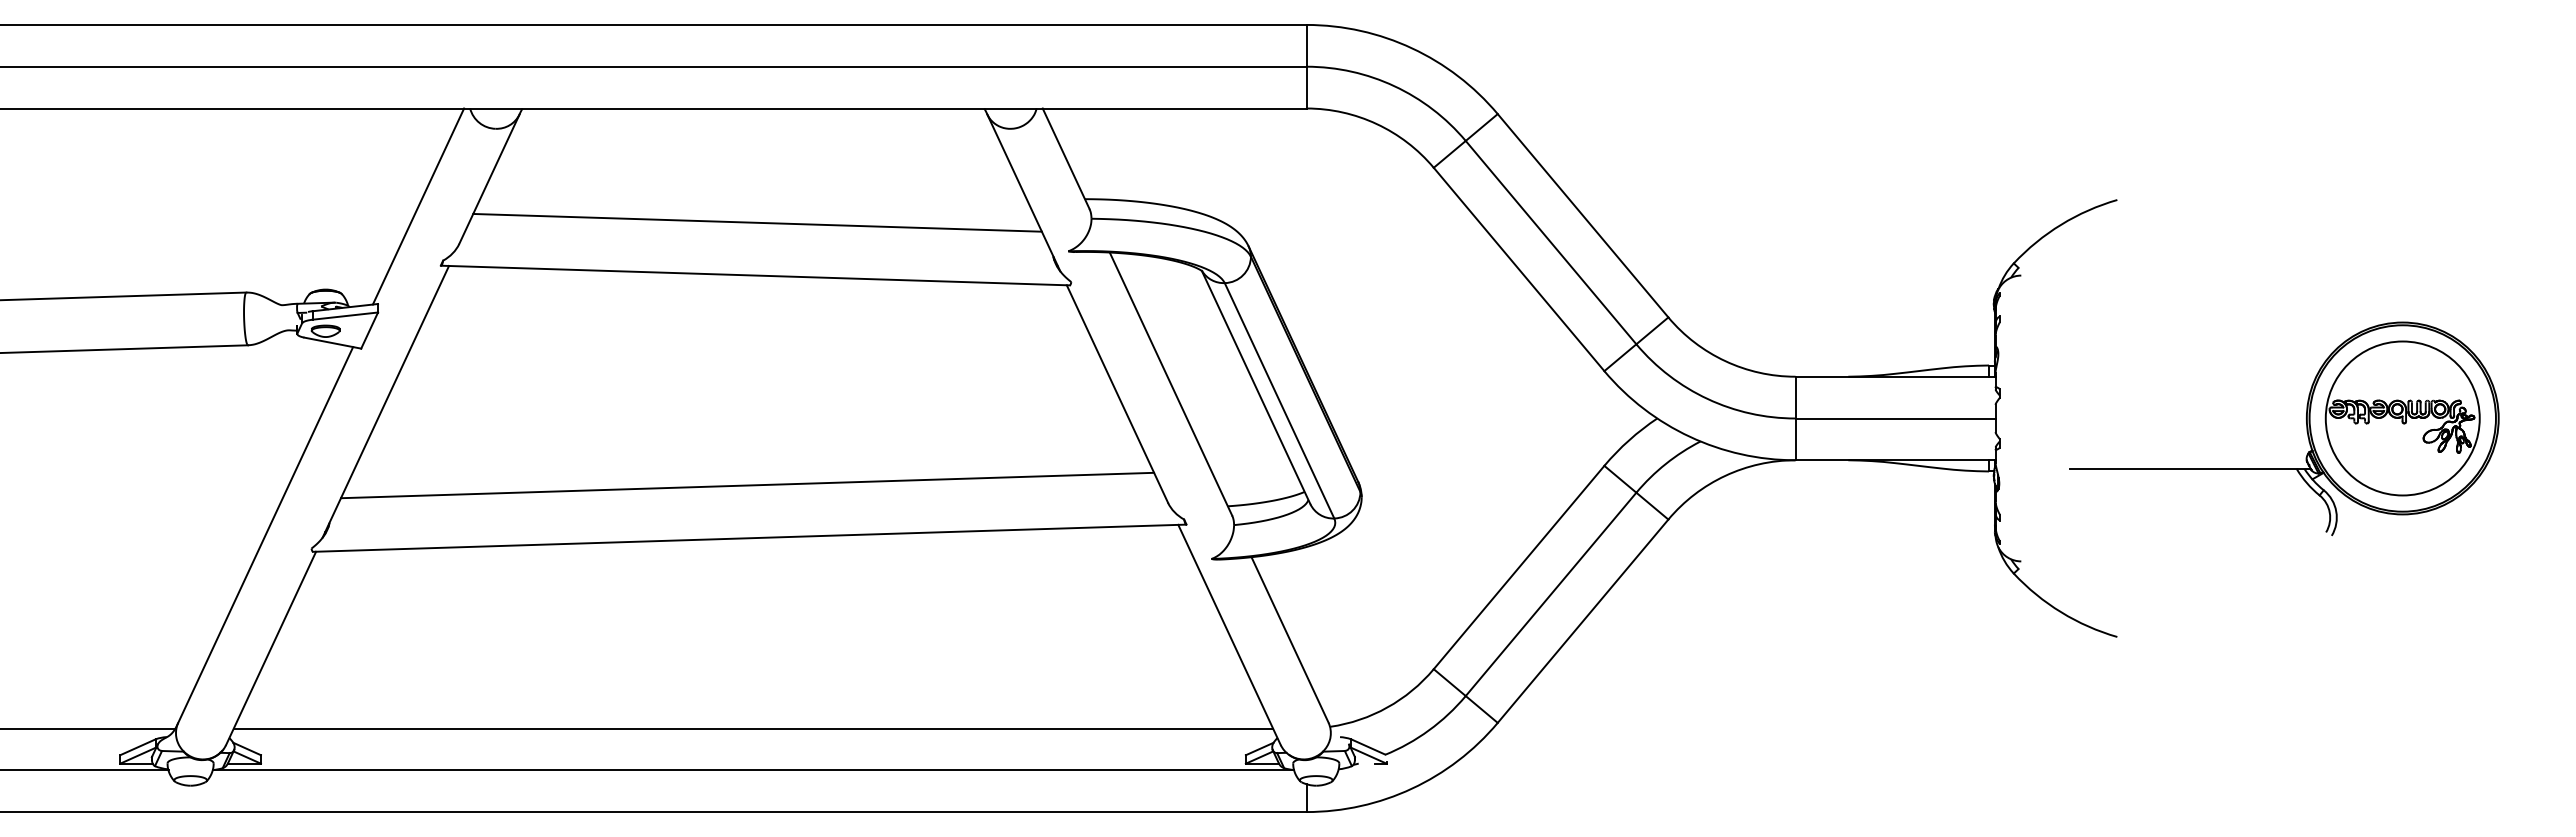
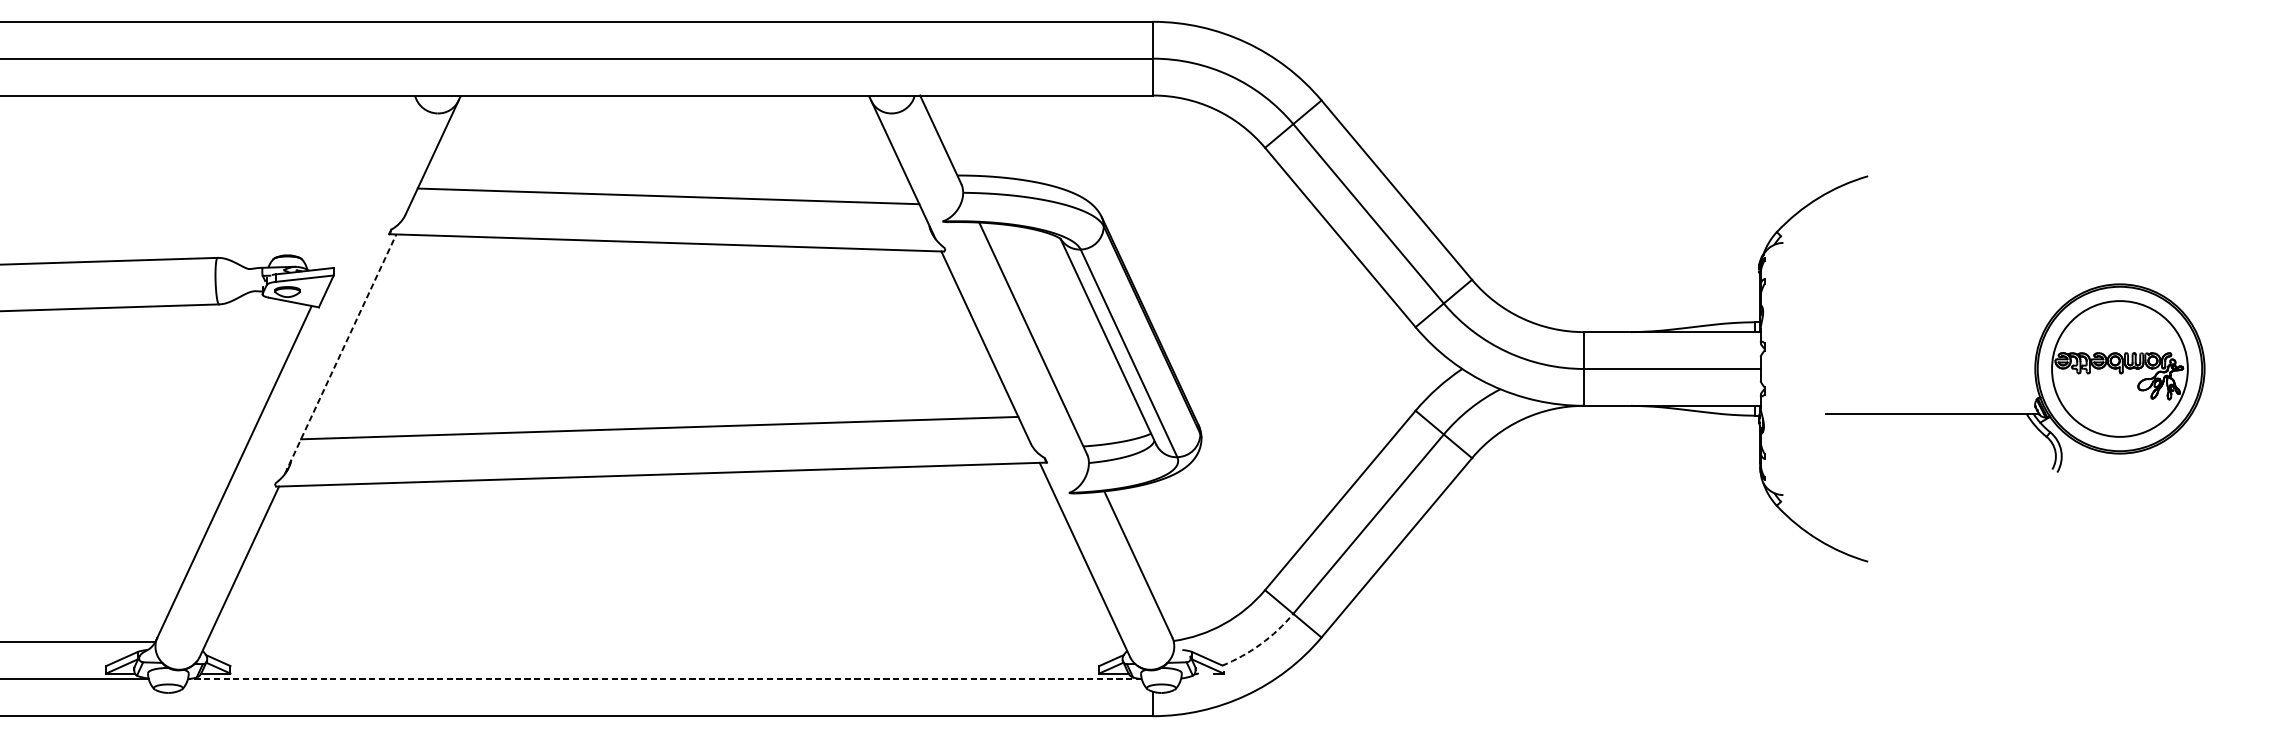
line: (418, 206) -> (369, 181), removed
line: (385, 401) -> (340, 354), solid -> dashed
line: (753, 728) -> (664, 642), removed
arc: (1429, 730) -> (1261, 644), solid -> dashed
line: (753, 770) -> (664, 679), solid -> dashed

